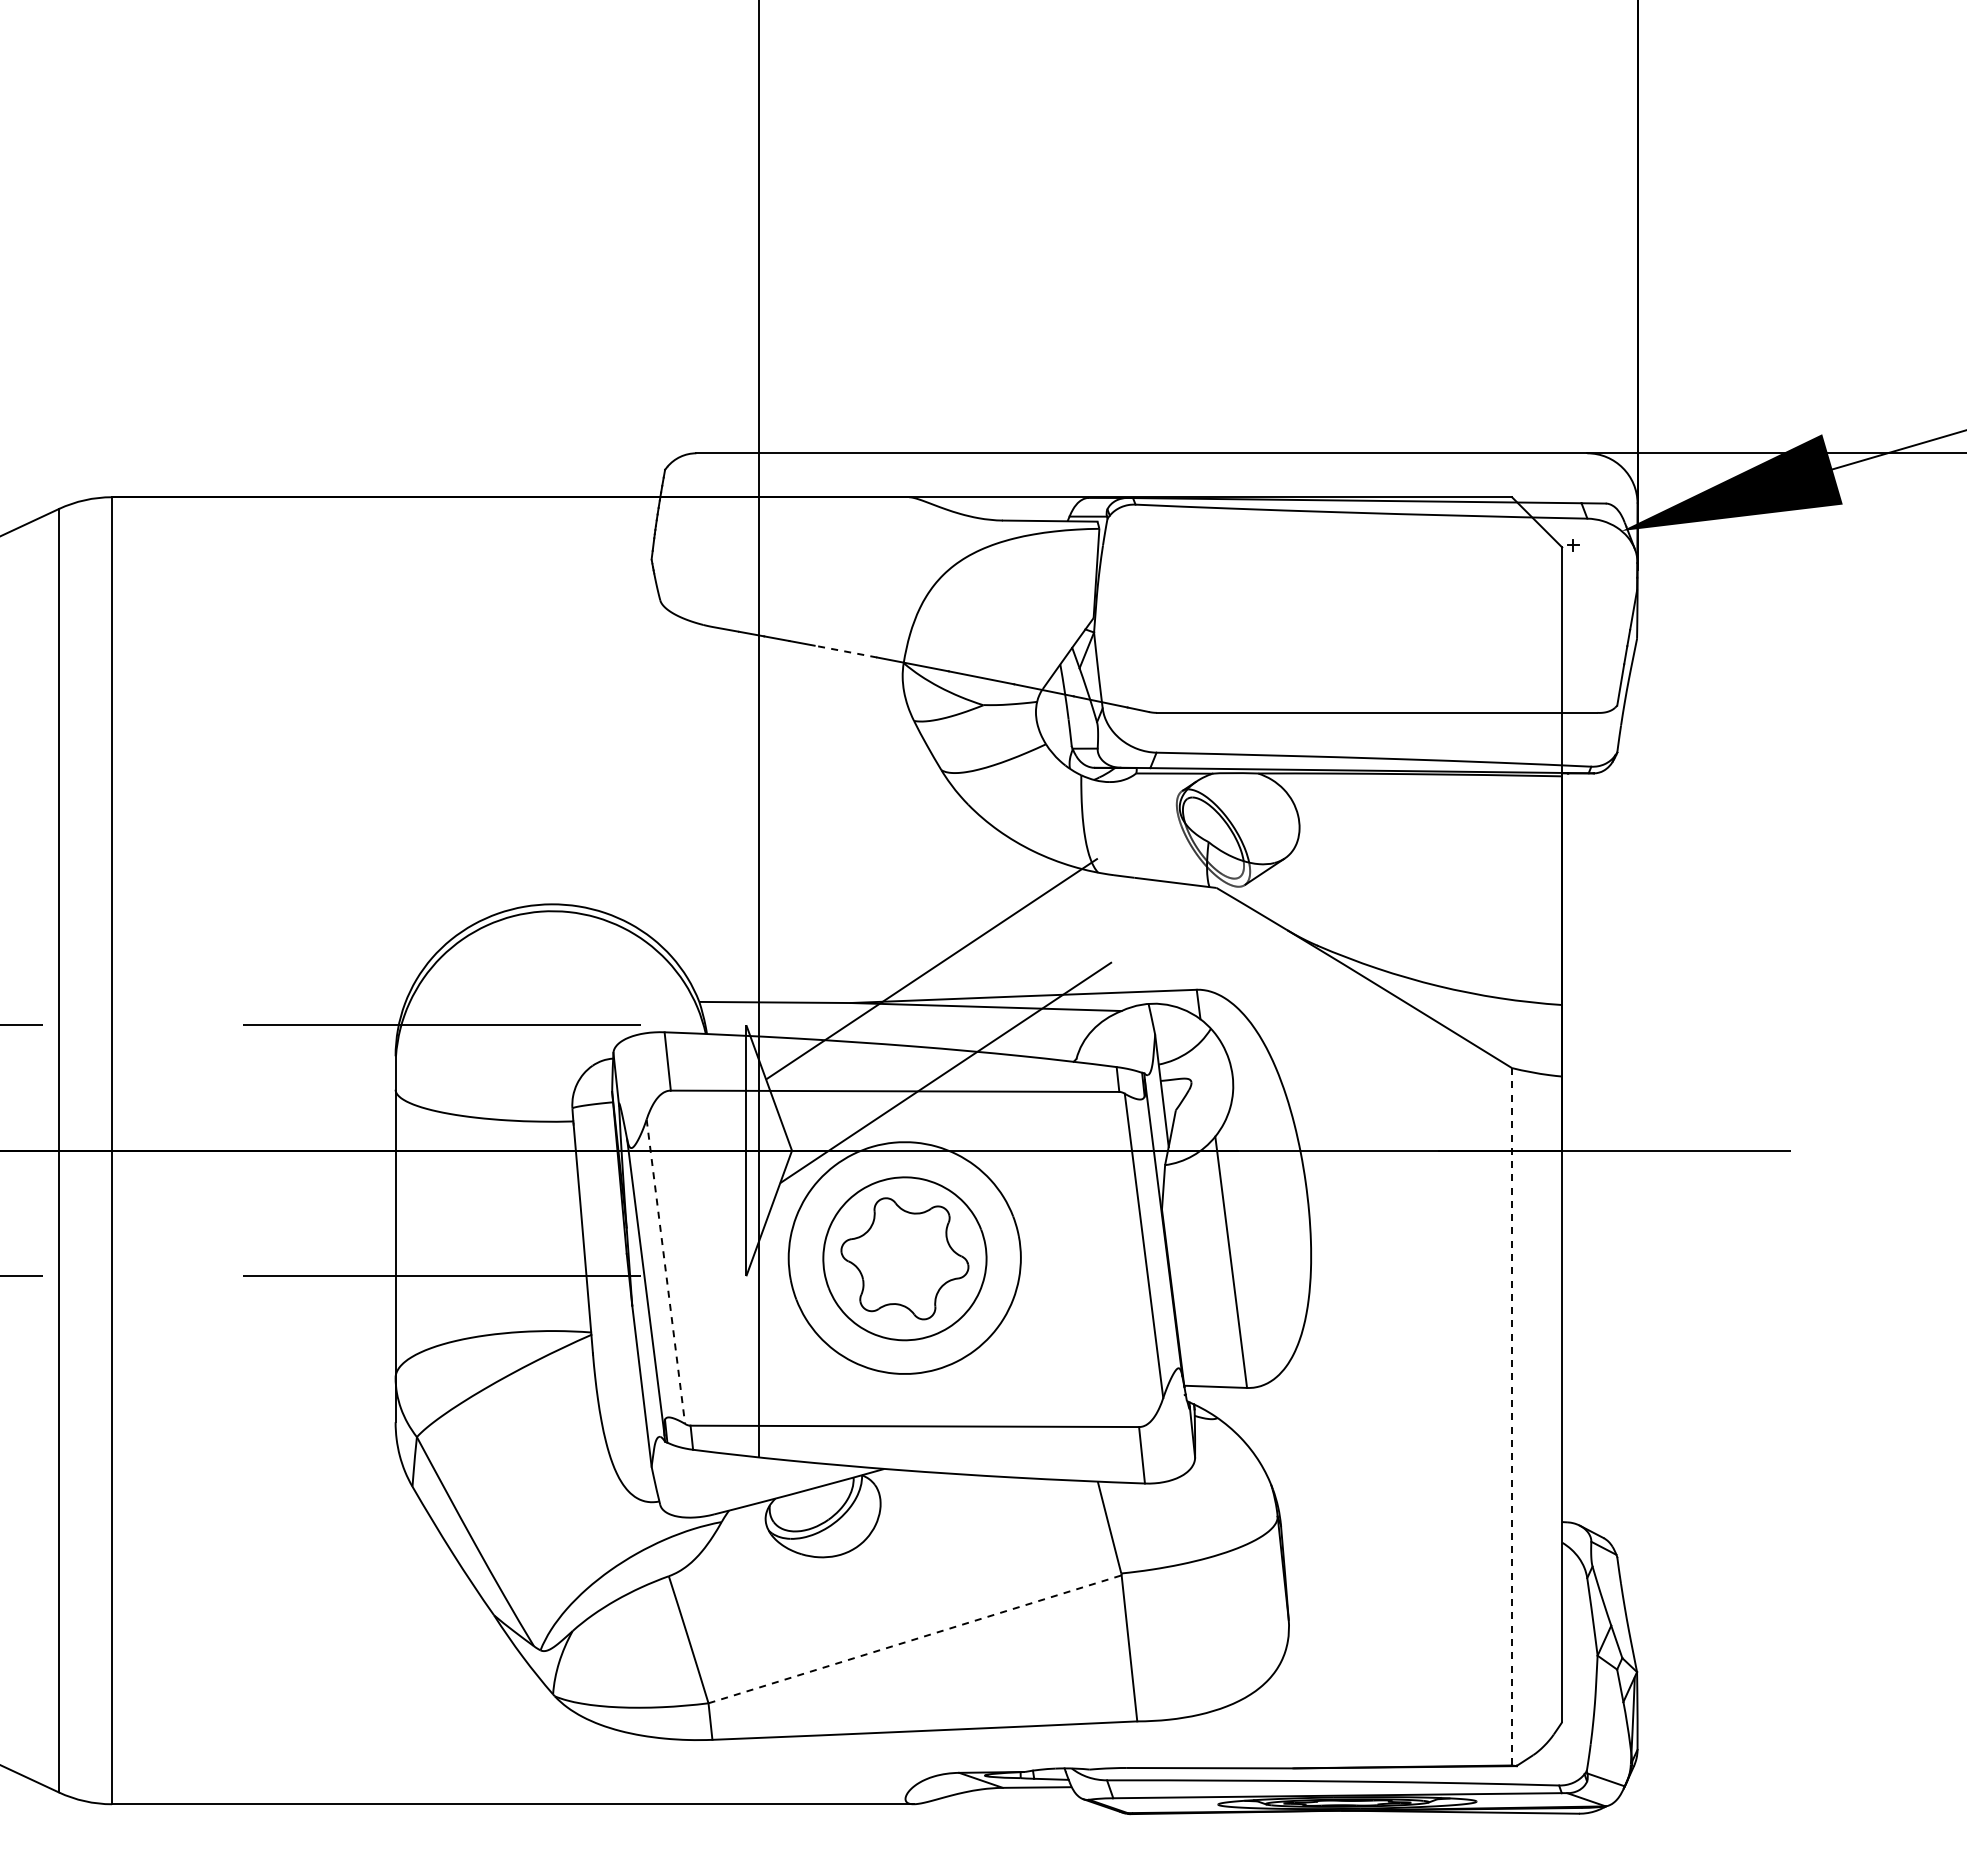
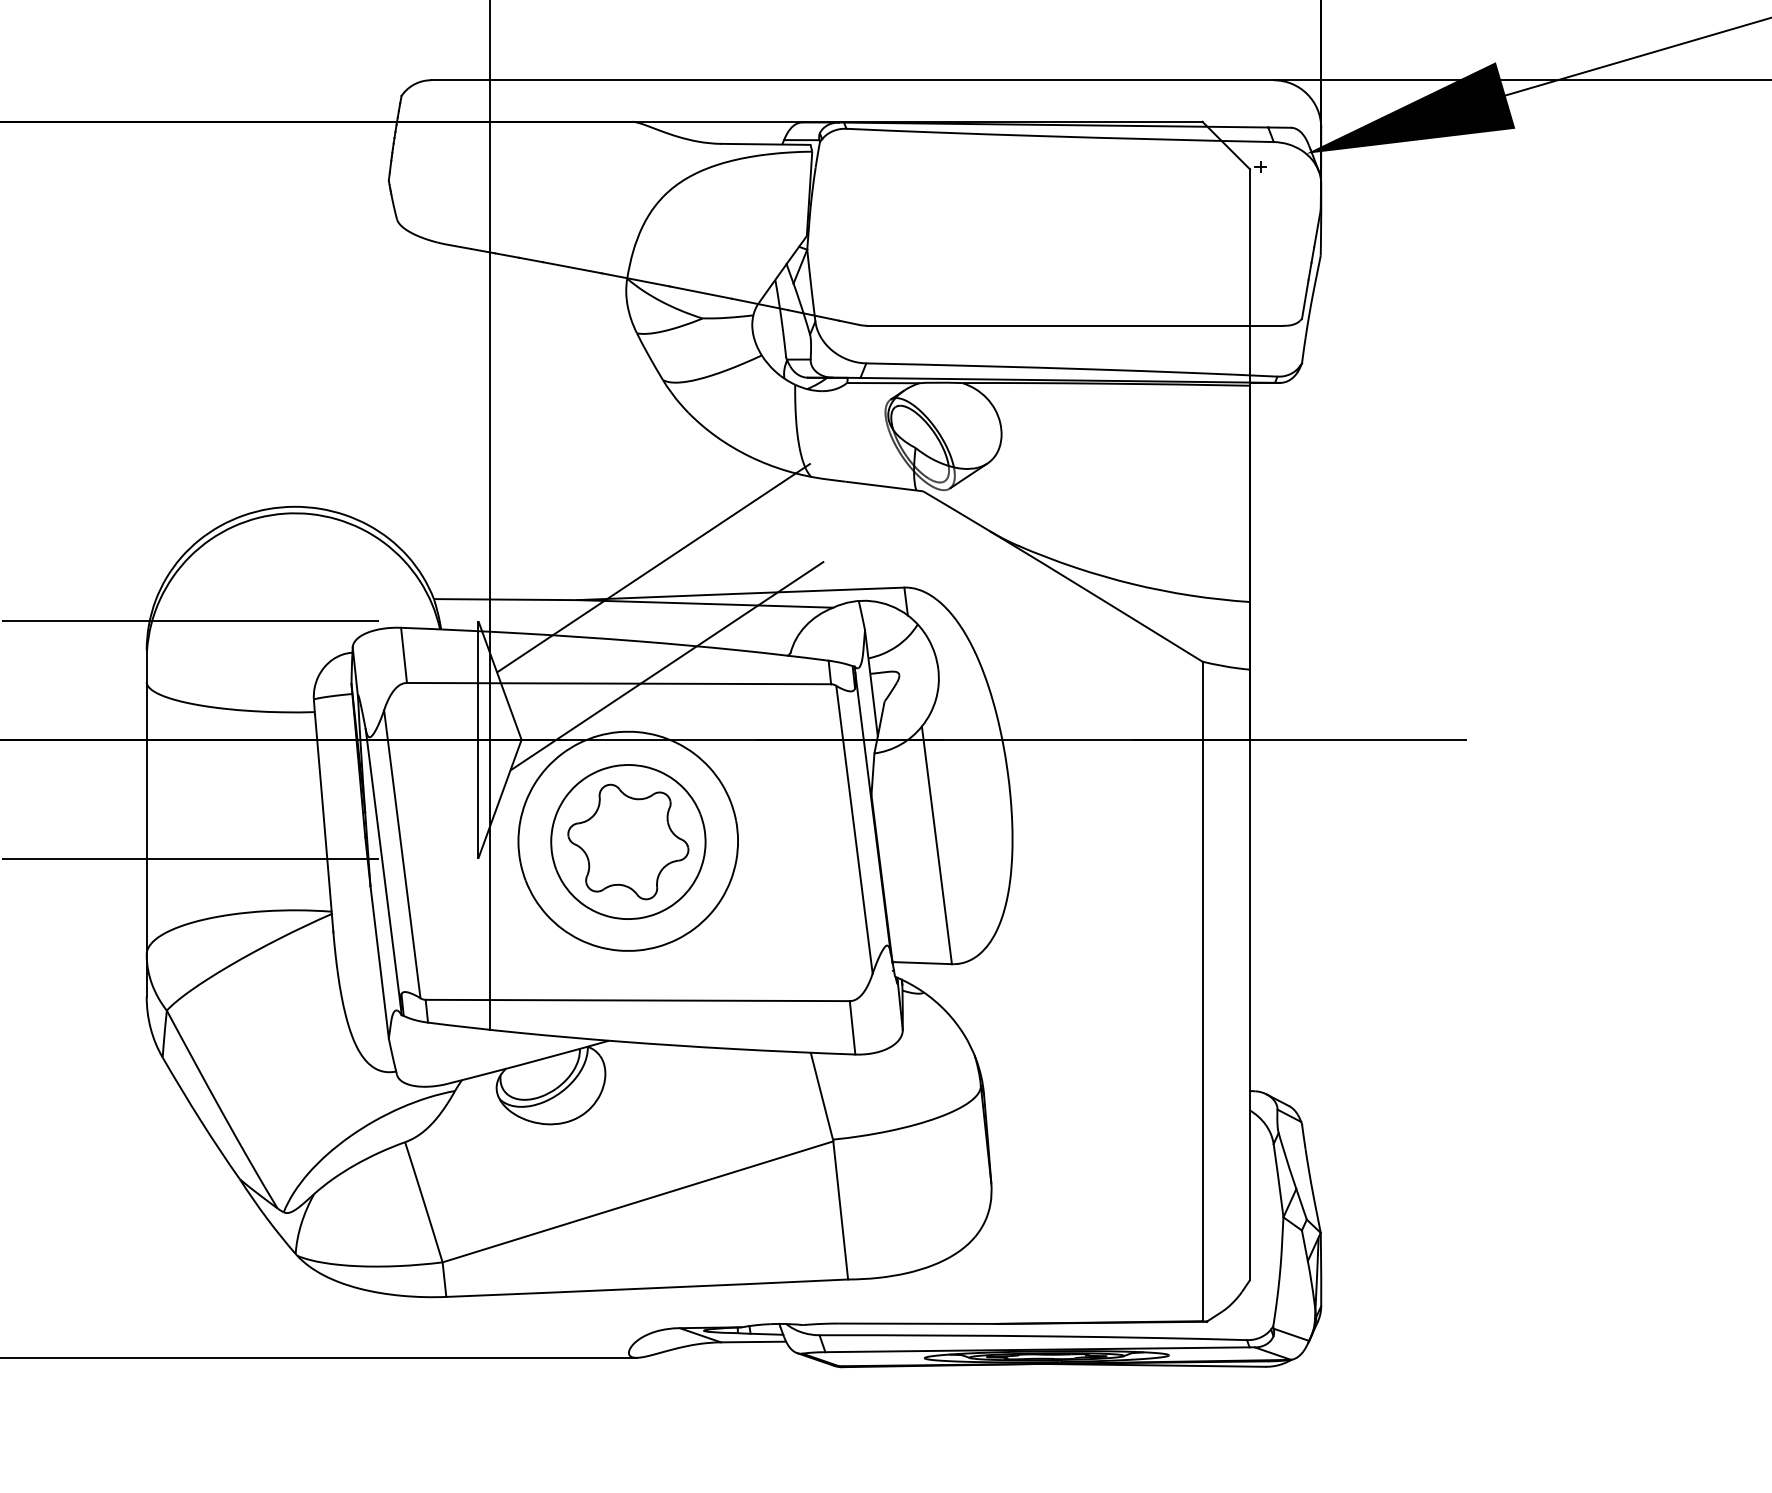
line: (845, 651) -> (572, 267), dashed -> solid
line: (665, 1272) -> (401, 854), dashed -> solid
line: (1512, 1416) -> (1202, 991), dashed -> solid
line: (915, 1639) -> (638, 1202), dashed -> solid

